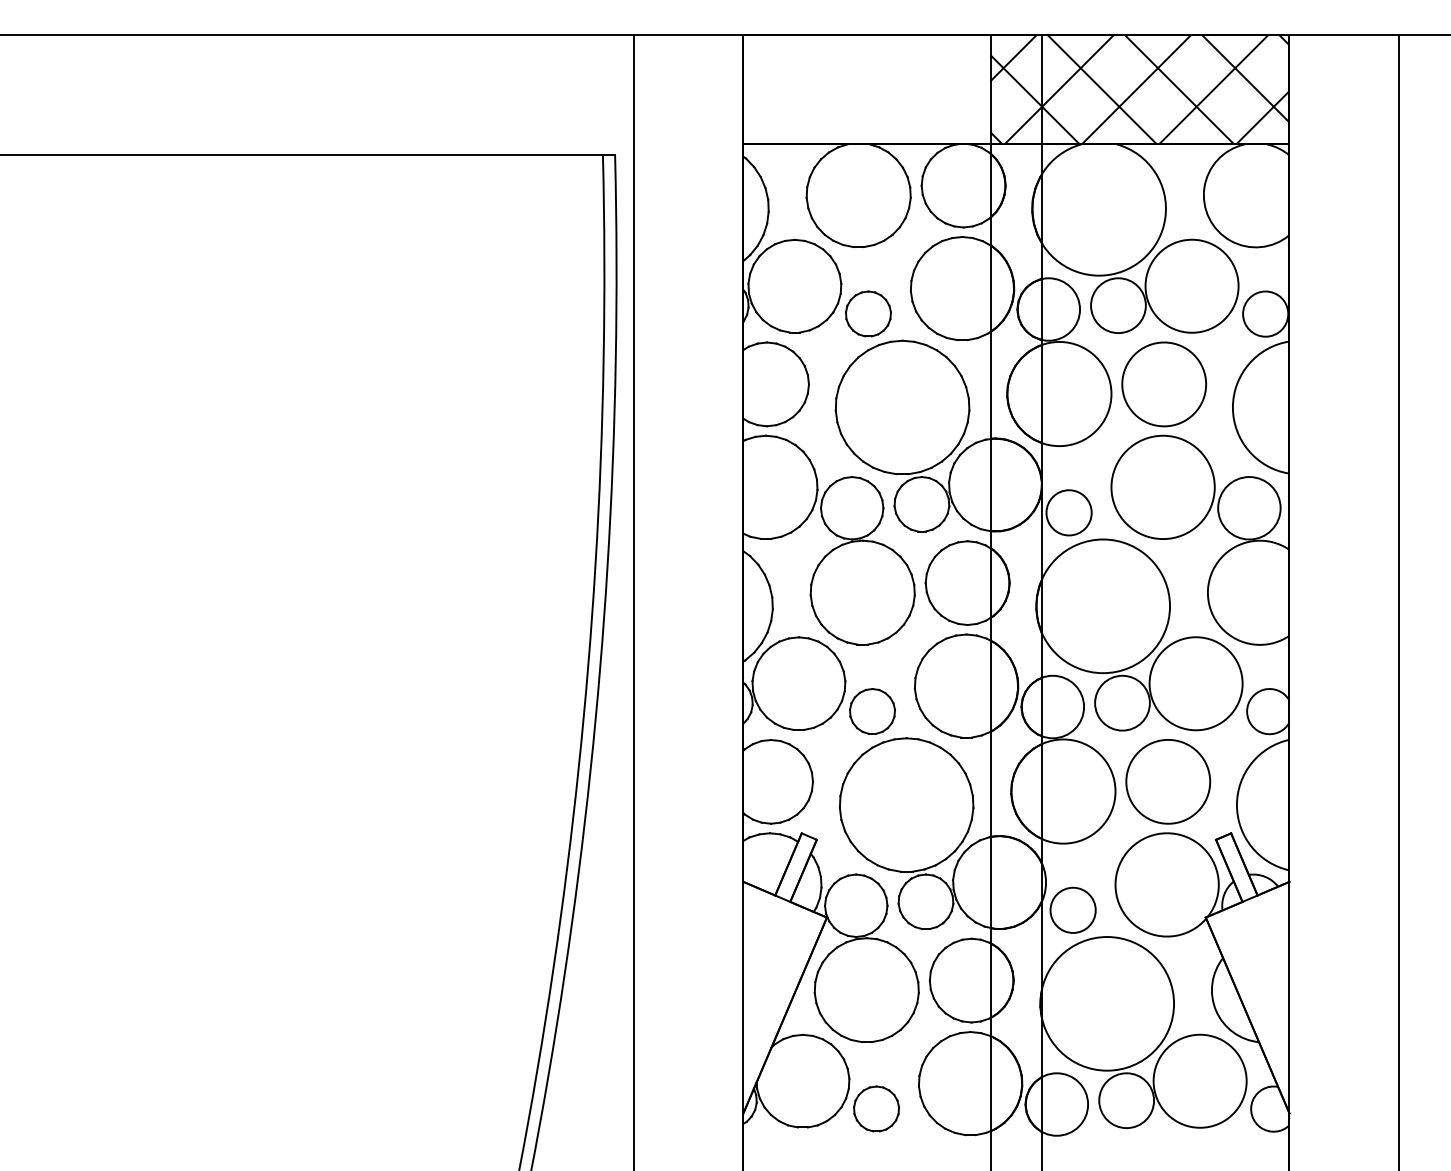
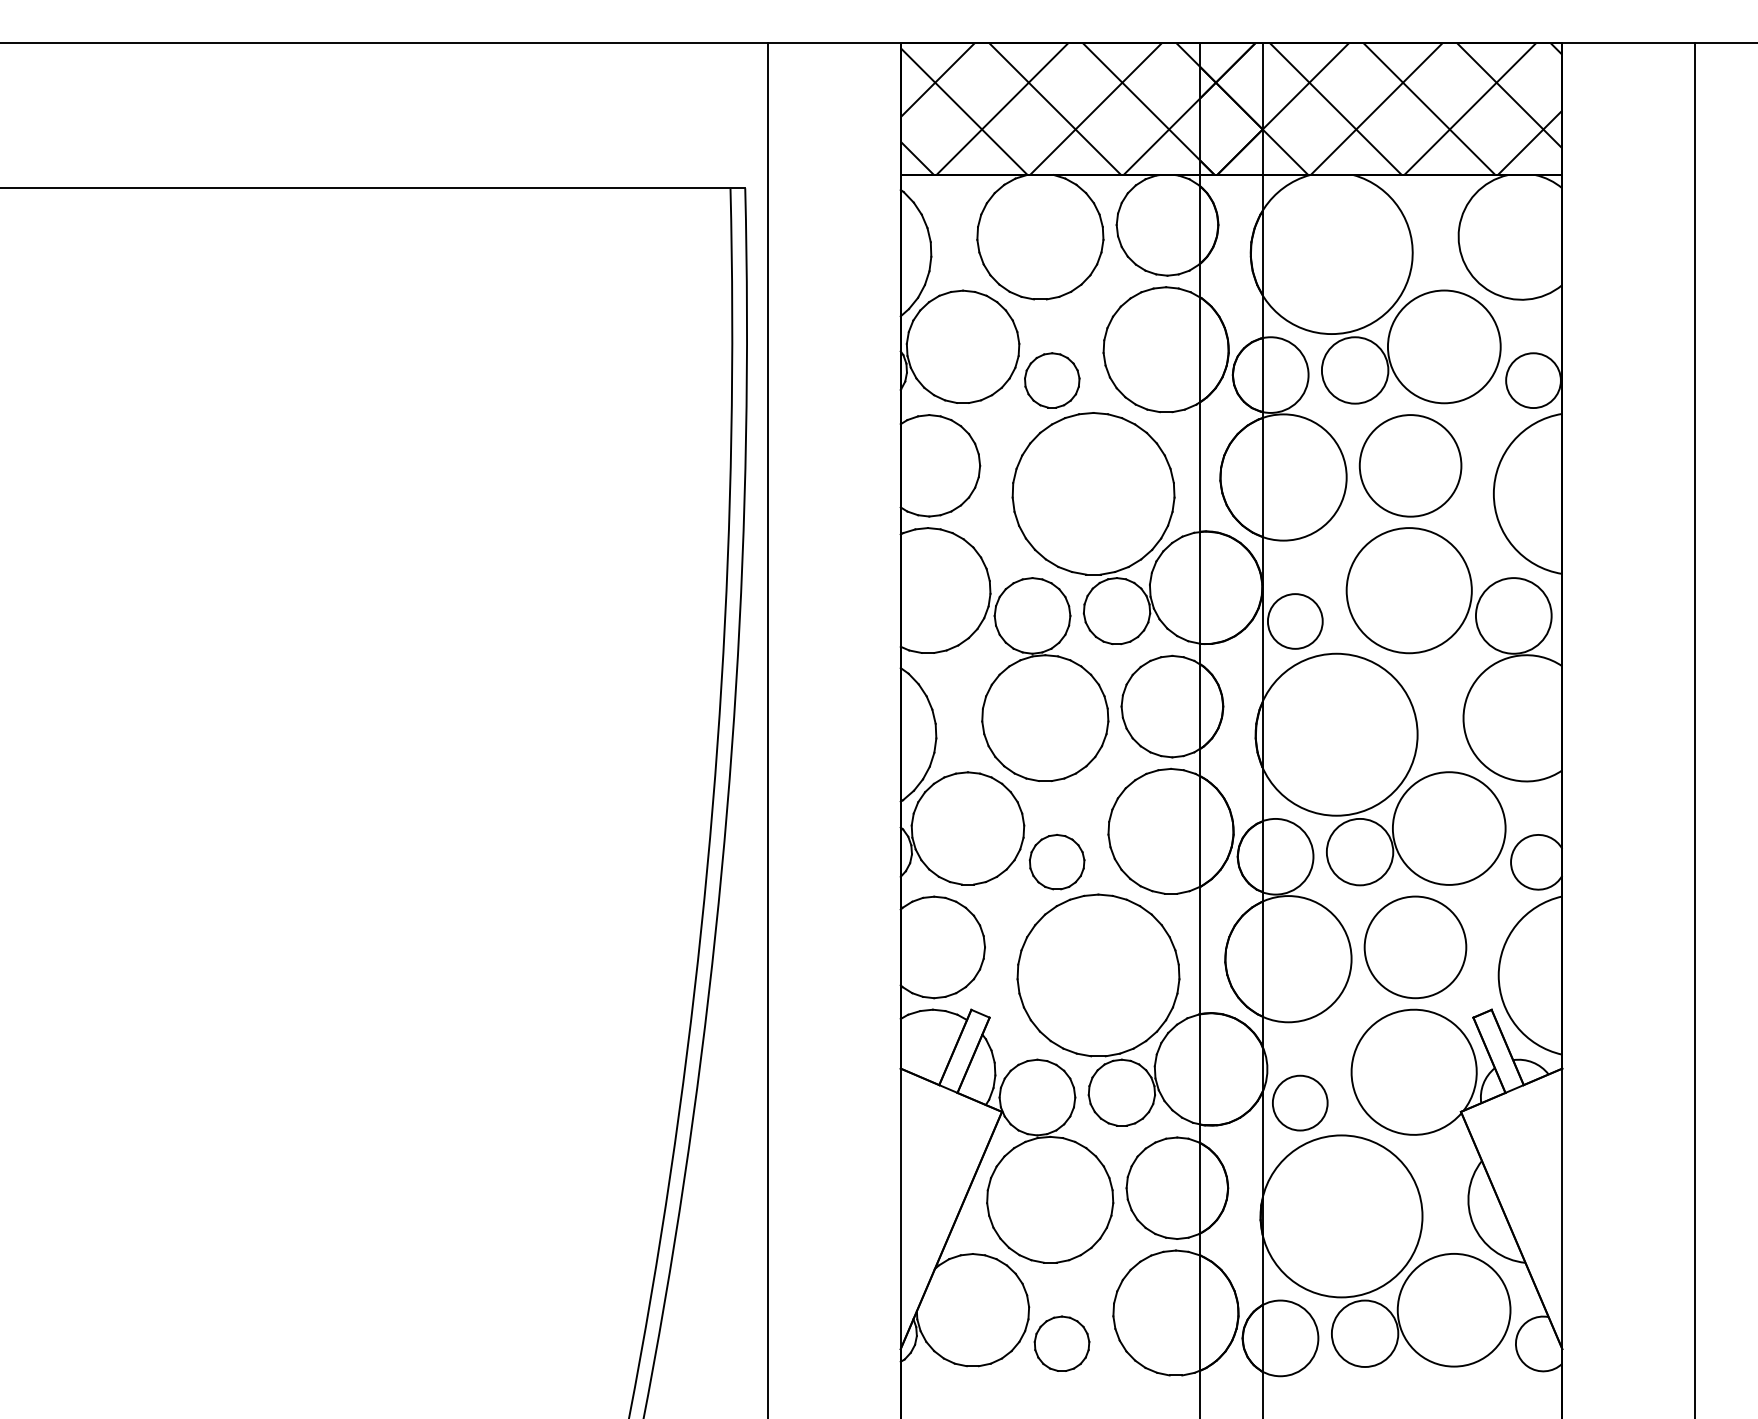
hatch: (892, 89) -> (1081, 108), added

